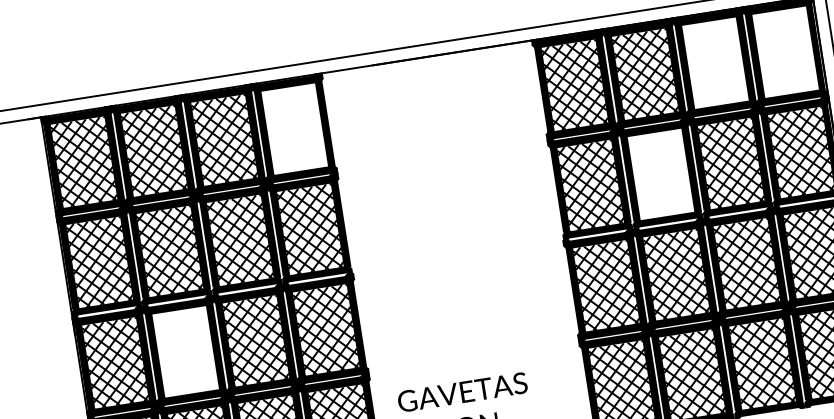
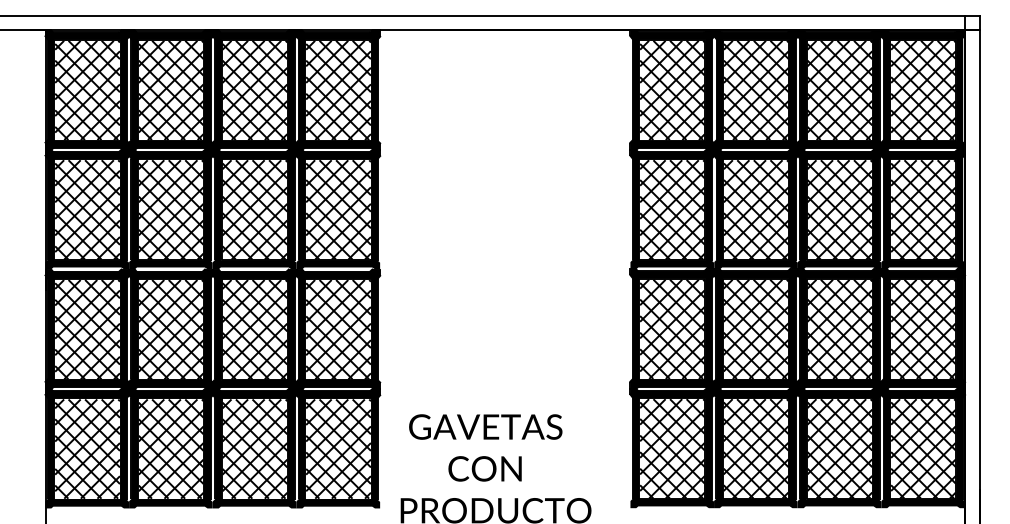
hatch: (785, 52) -> (923, 90), added
hatch: (715, 63) -> (839, 90), added
hatch: (294, 129) -> (338, 90), added
hatch: (660, 174) -> (755, 209), added
hatch: (185, 351) -> (170, 329), added

